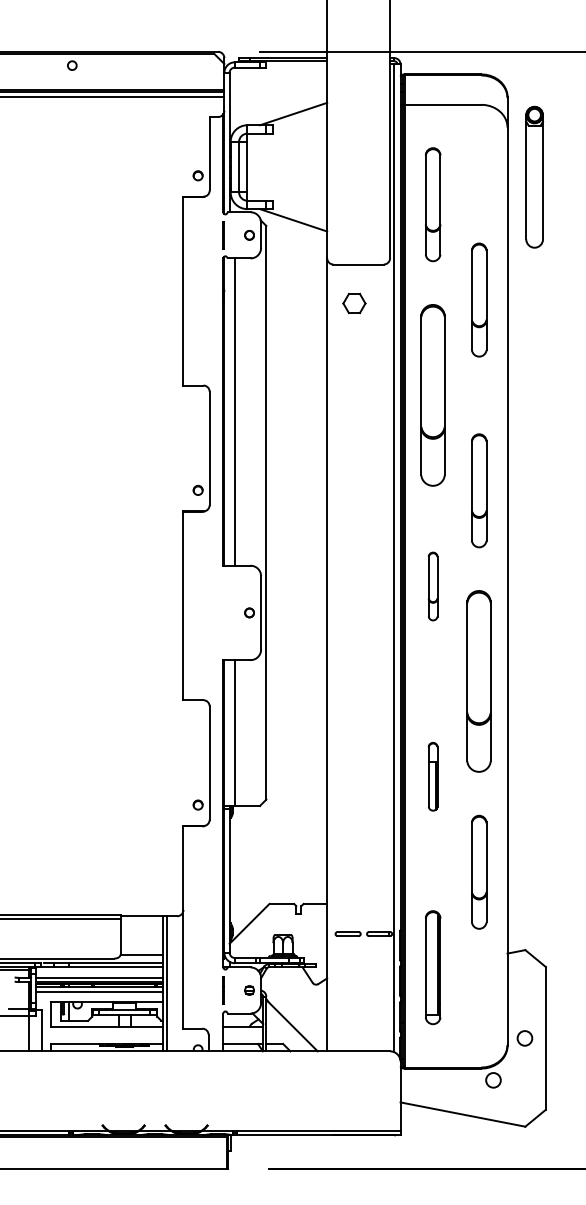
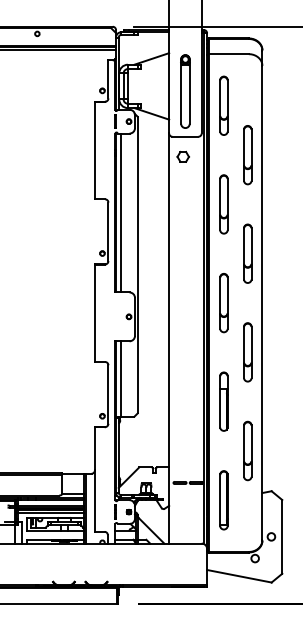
part: (534, 177) -> (185, 91), moved
part: (432, 395) -> (223, 204), size x0.62
part: (432, 587) -> (223, 303), size x1.67
part: (478, 681) -> (247, 352), size x0.62
part: (432, 776) -> (223, 401), size x1.67

